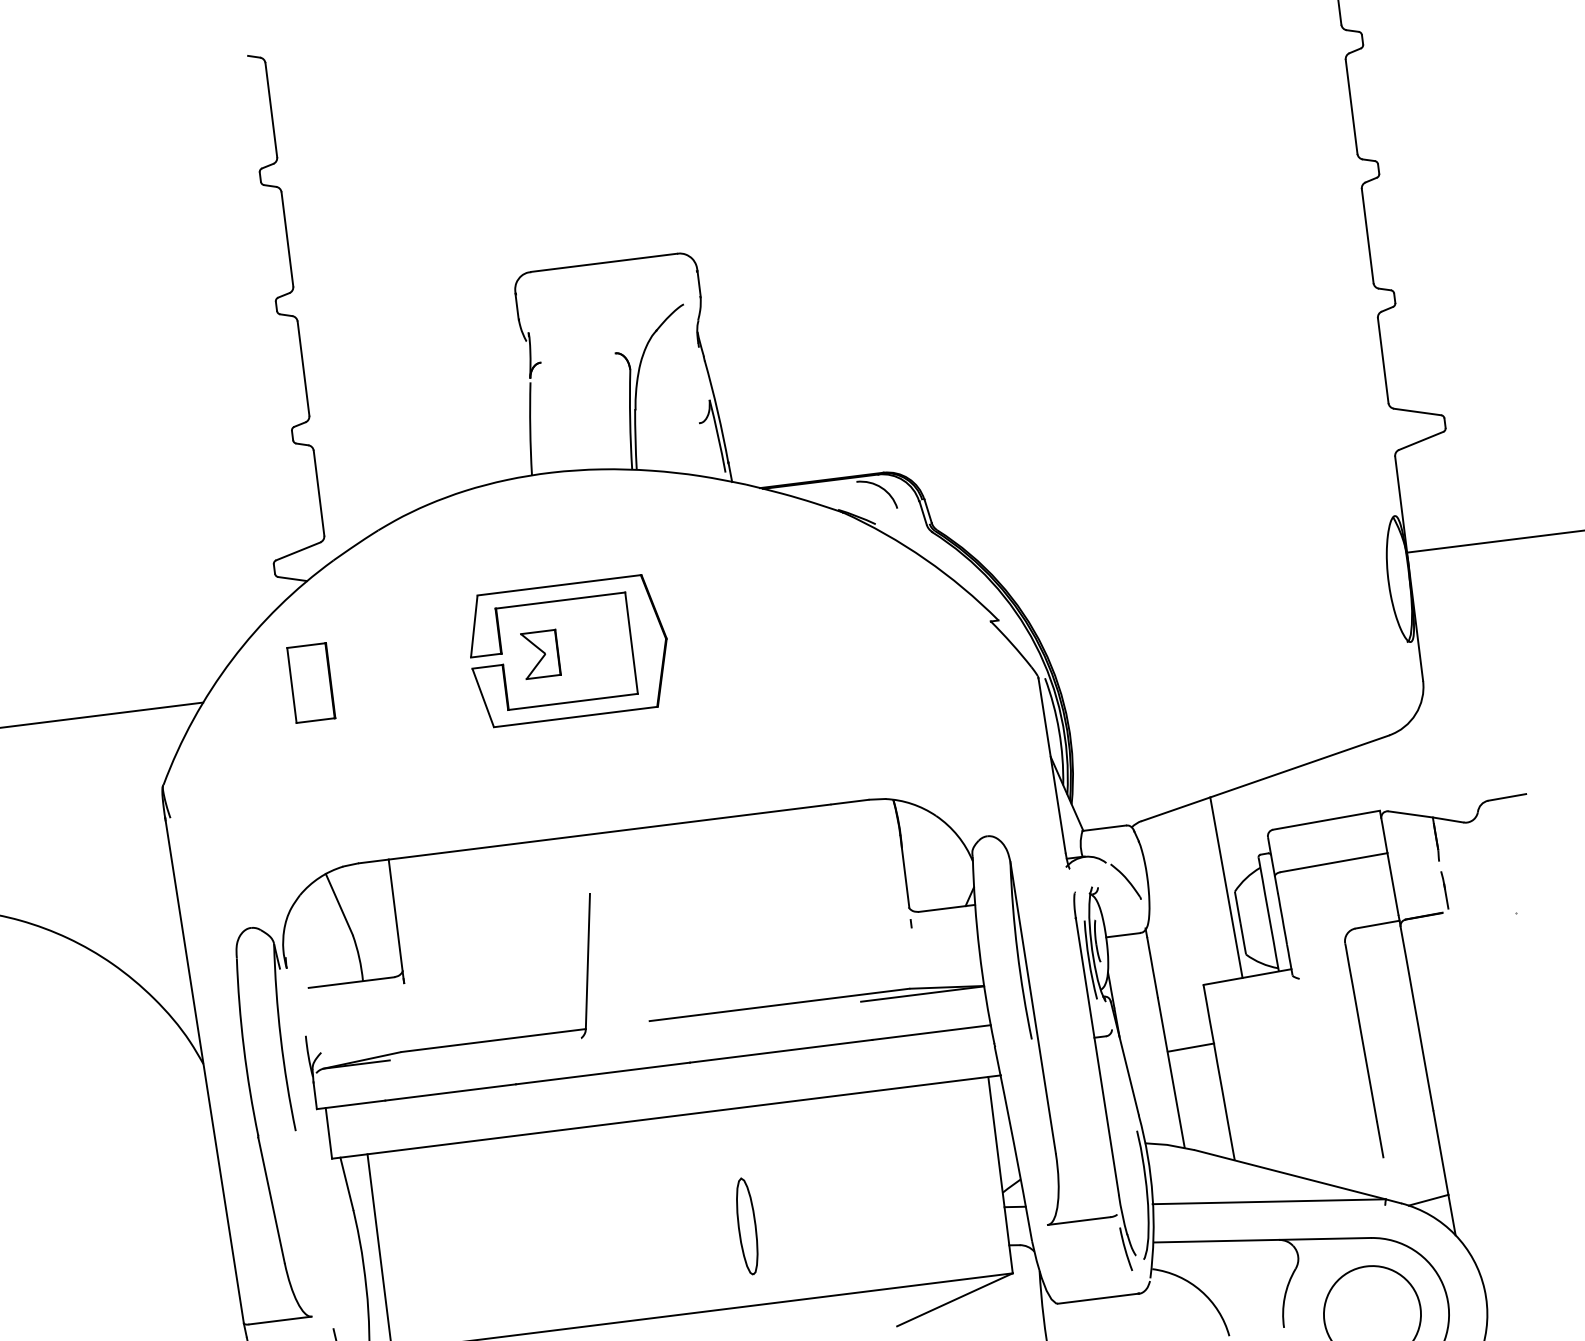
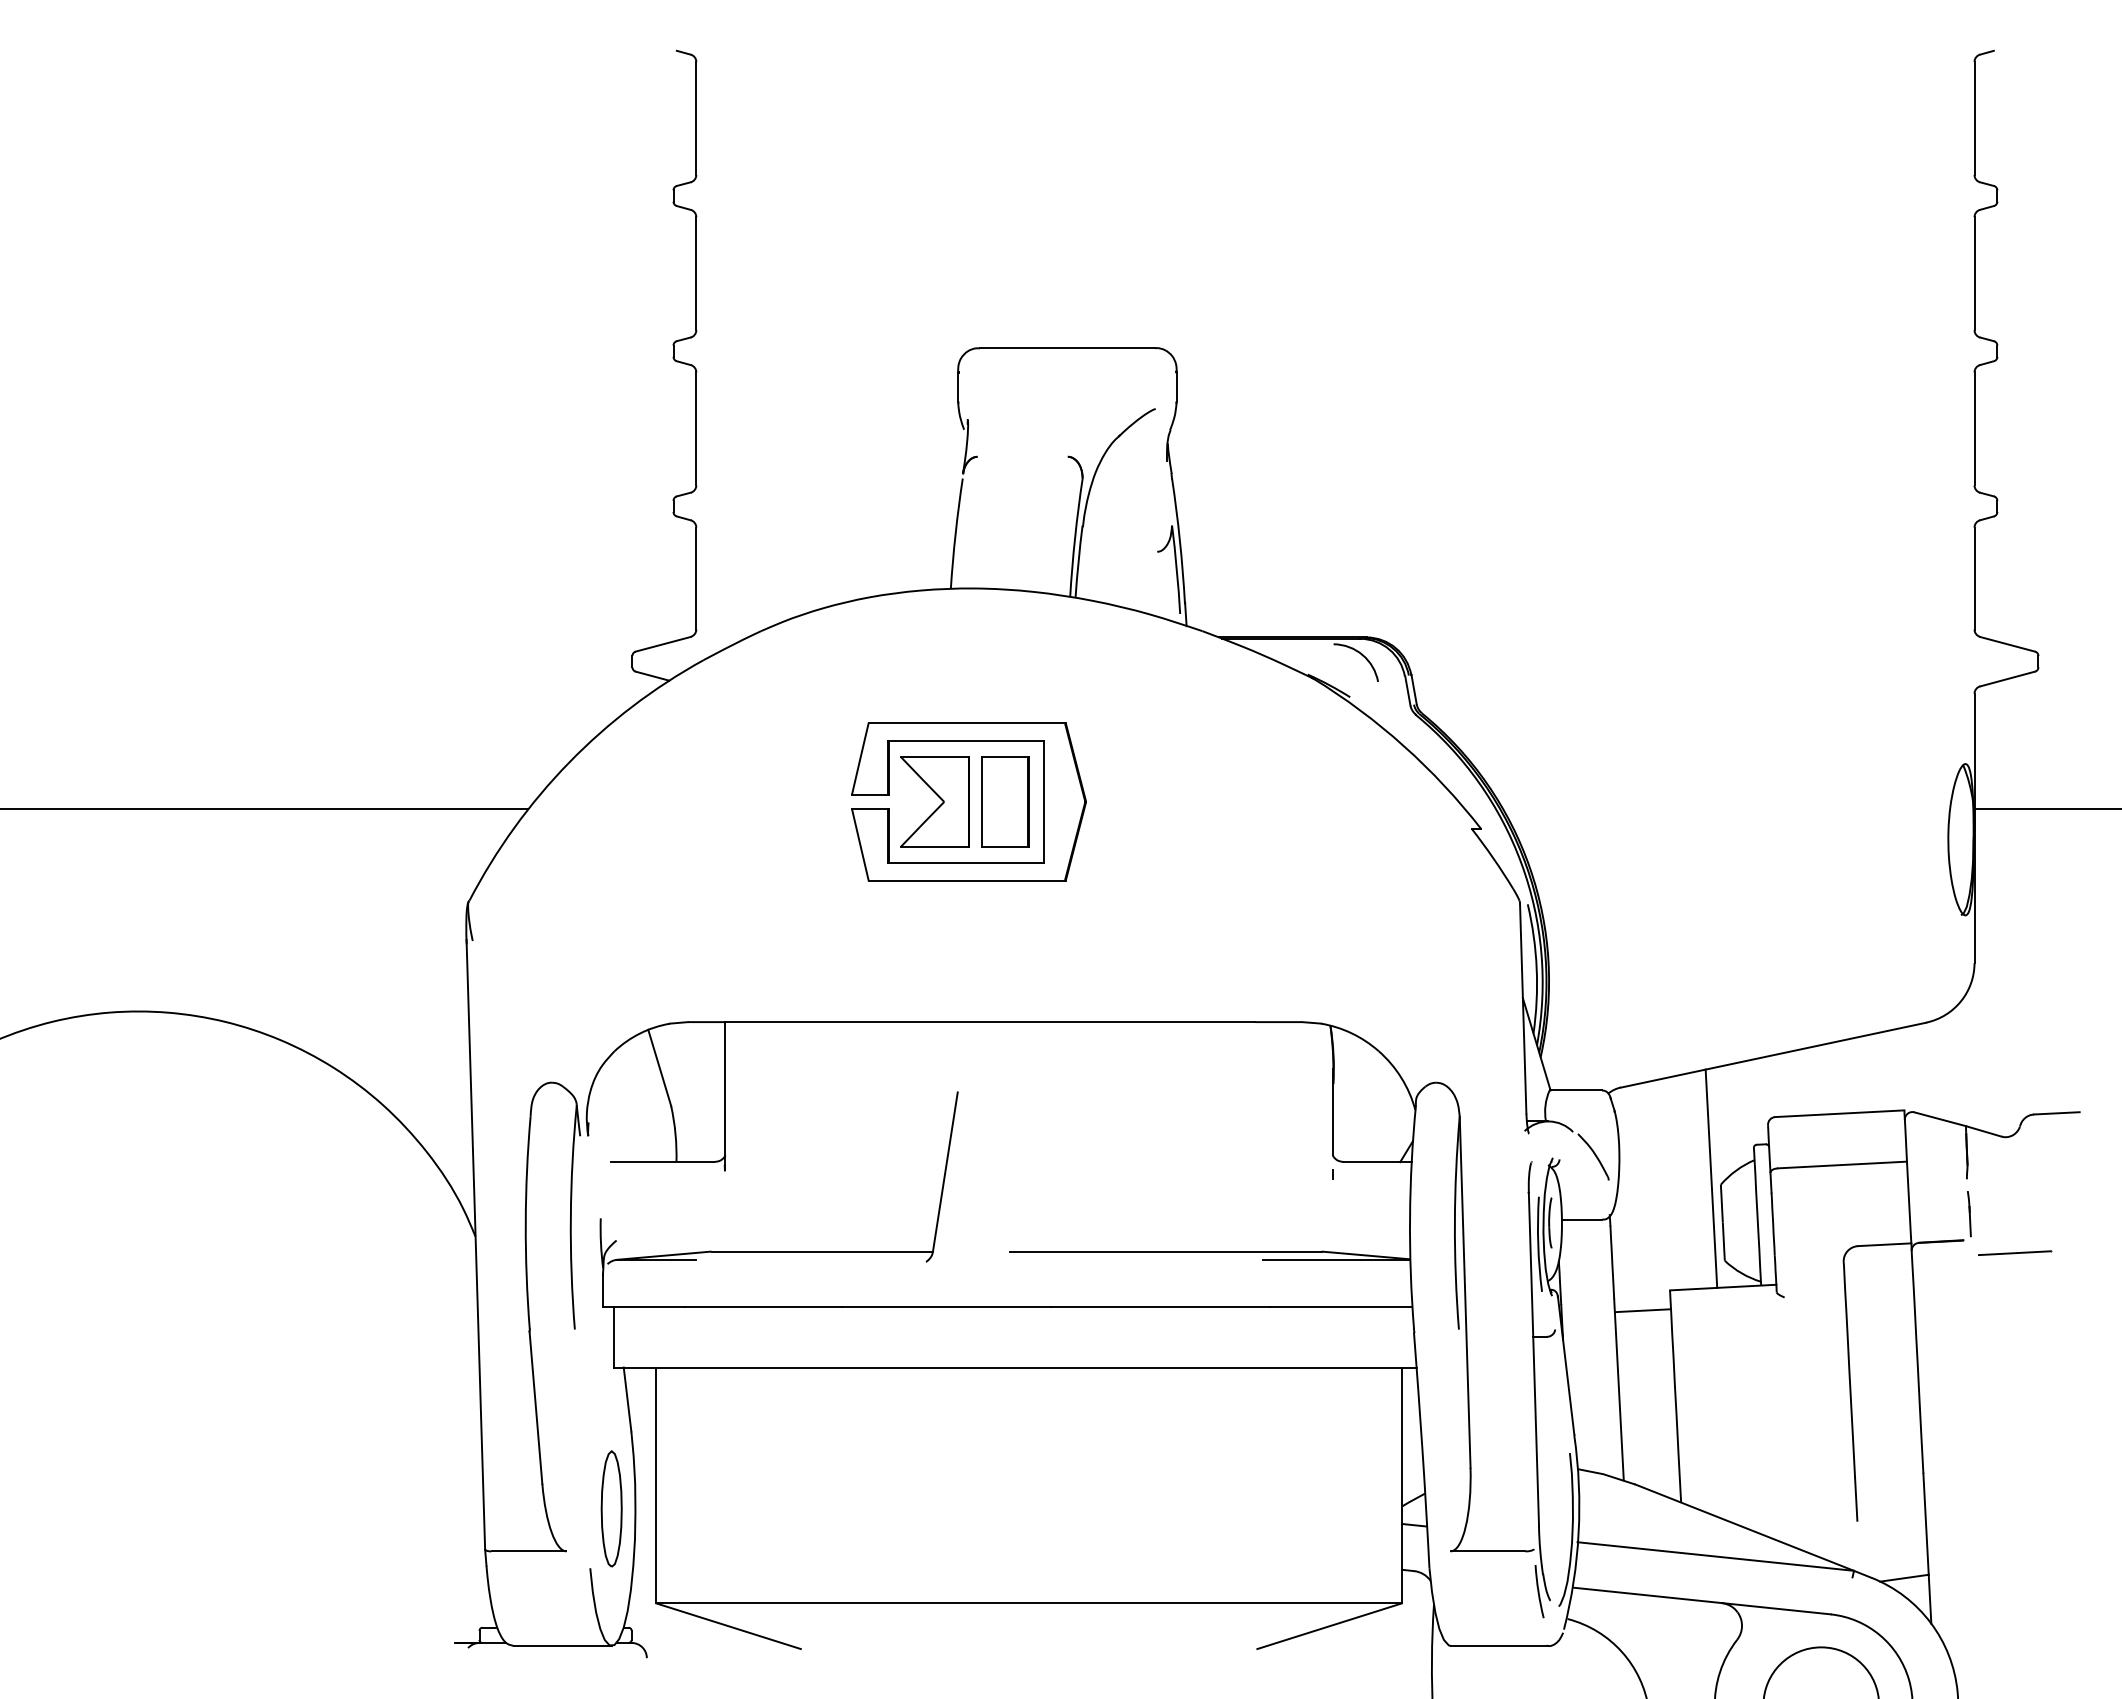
part: (540, 654) -> (934, 801), size x1.67
part: (311, 682) -> (1005, 801), moved
line: (1486, 918) -> (2014, 1253), added
line: (1190, 1047) -> (1642, 1310), moved
part: (746, 1226) -> (611, 1508), moved

